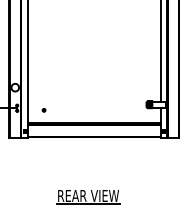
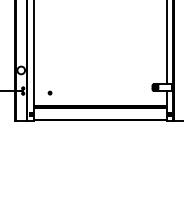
part: (88, 197) -> (94, 180), removed

